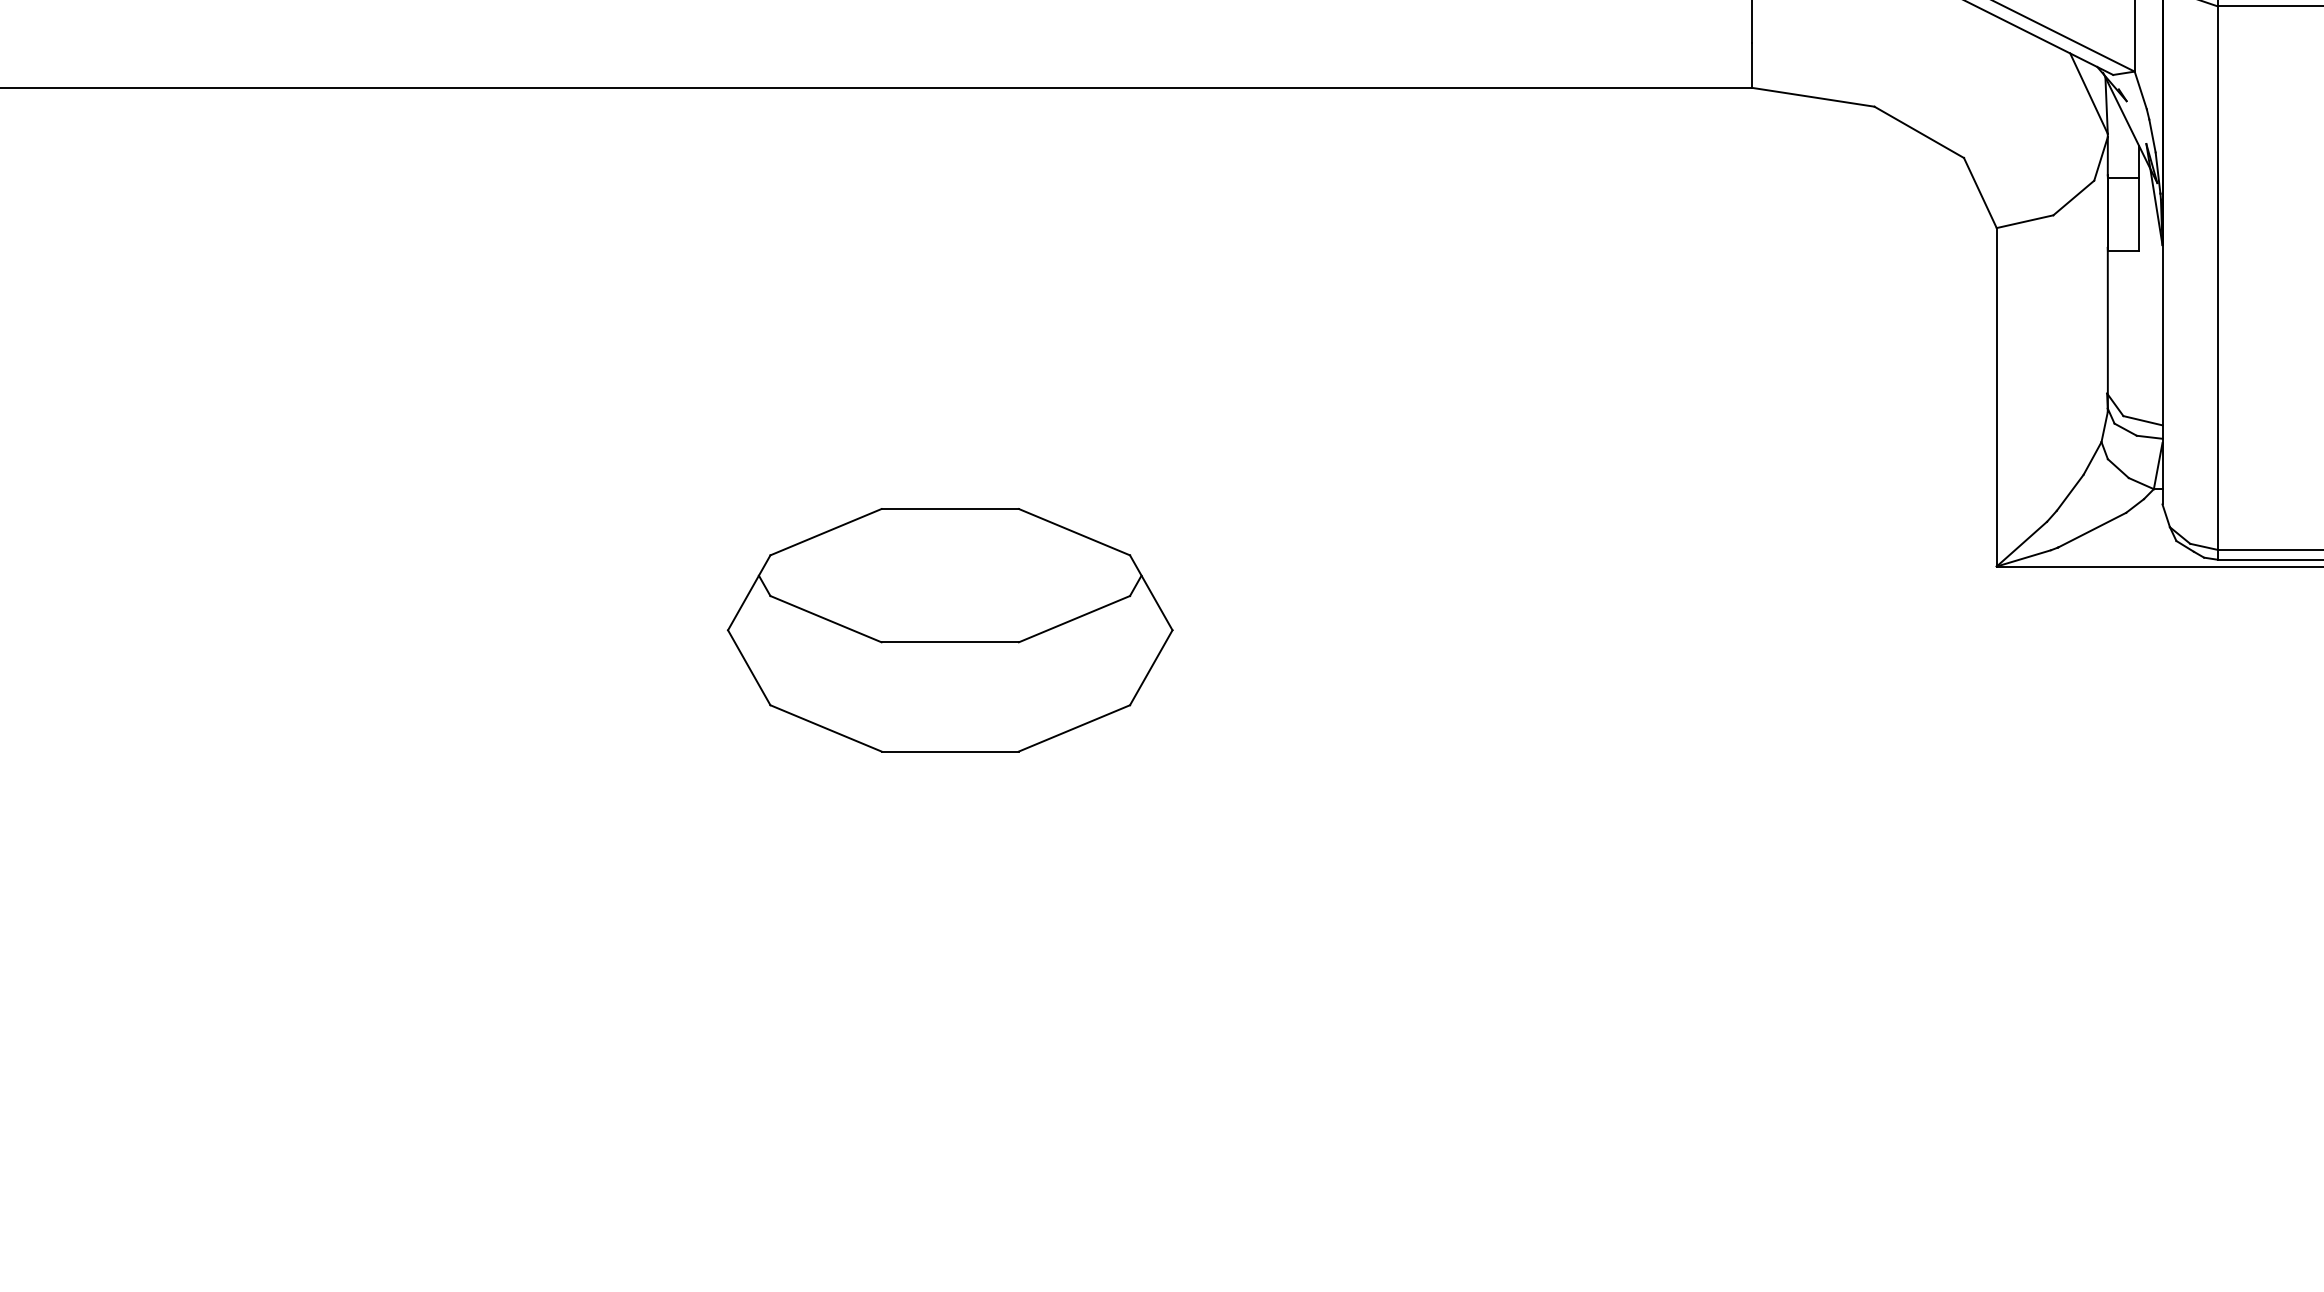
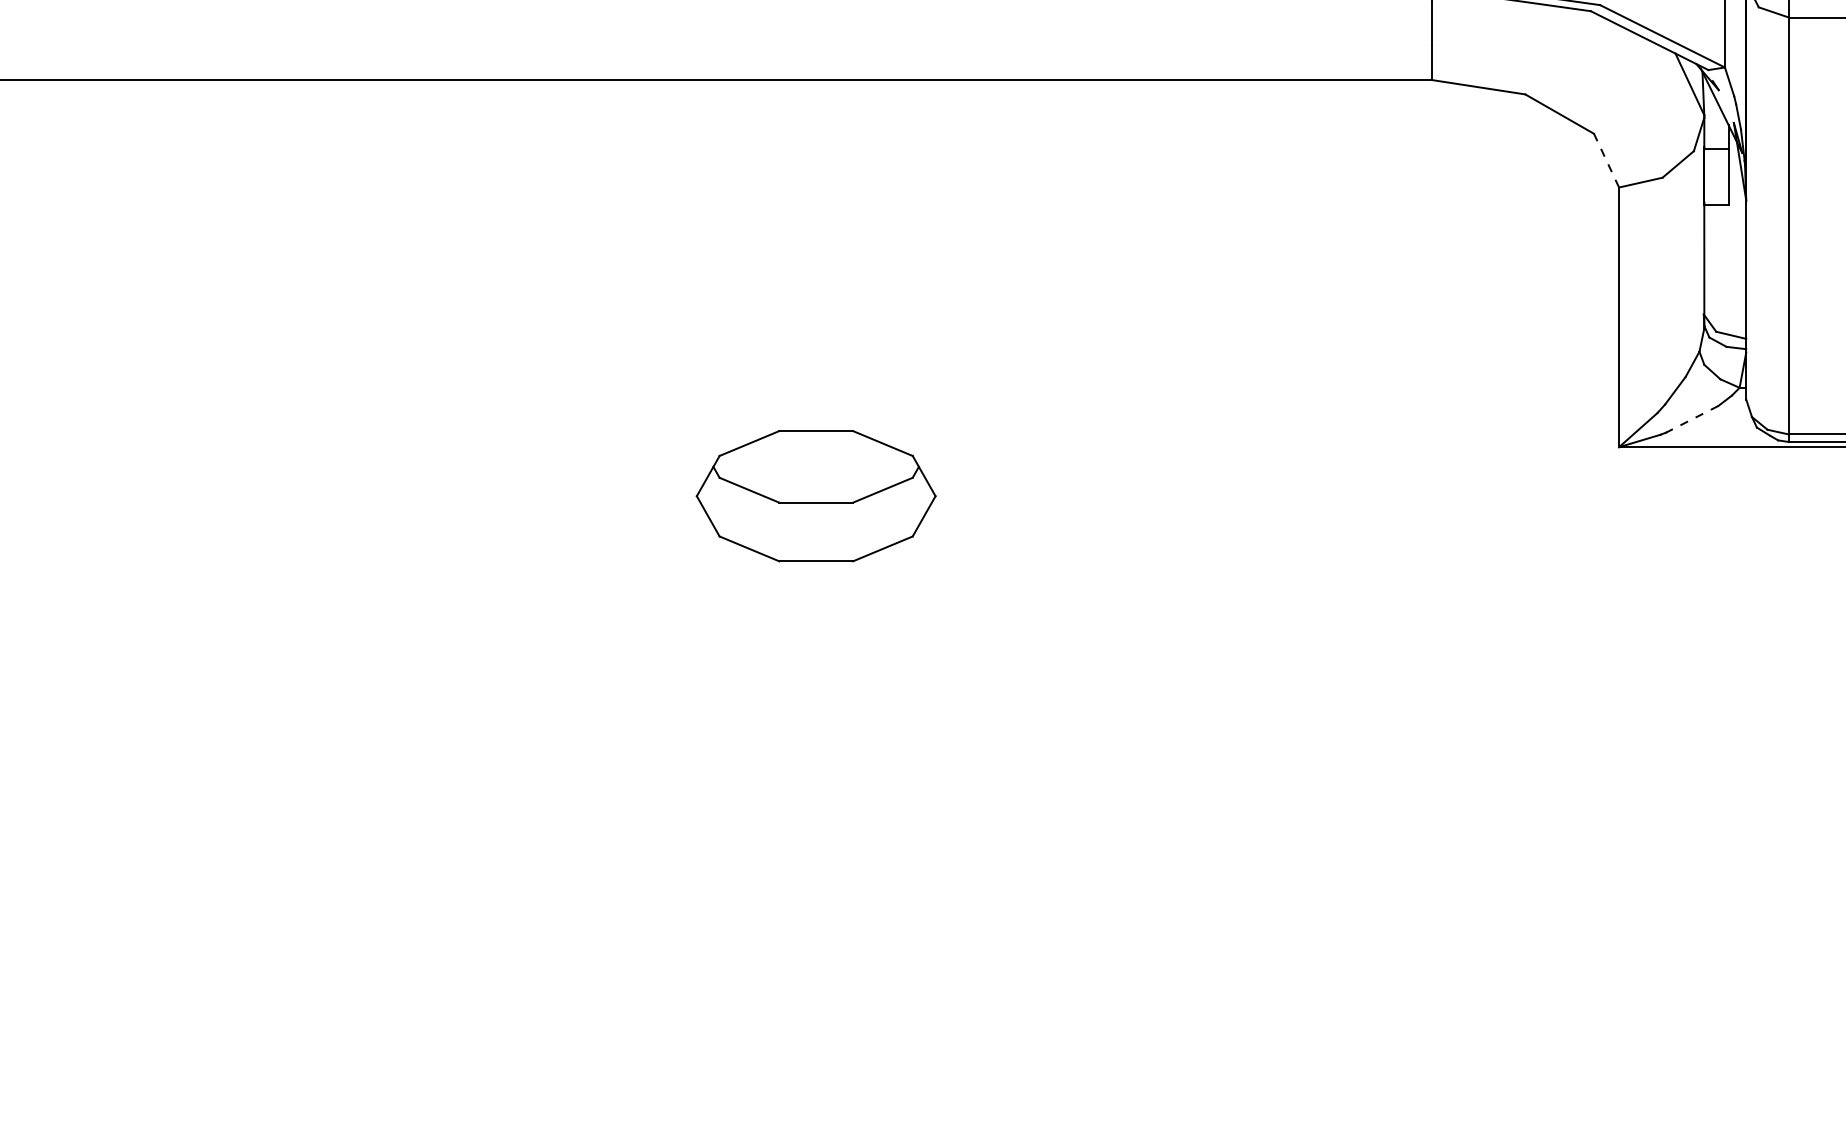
line: (1980, 192) -> (1606, 160), solid -> dashed
line: (2091, 530) -> (1691, 419), solid -> dashed
part: (949, 630) -> (815, 496), size x0.7

